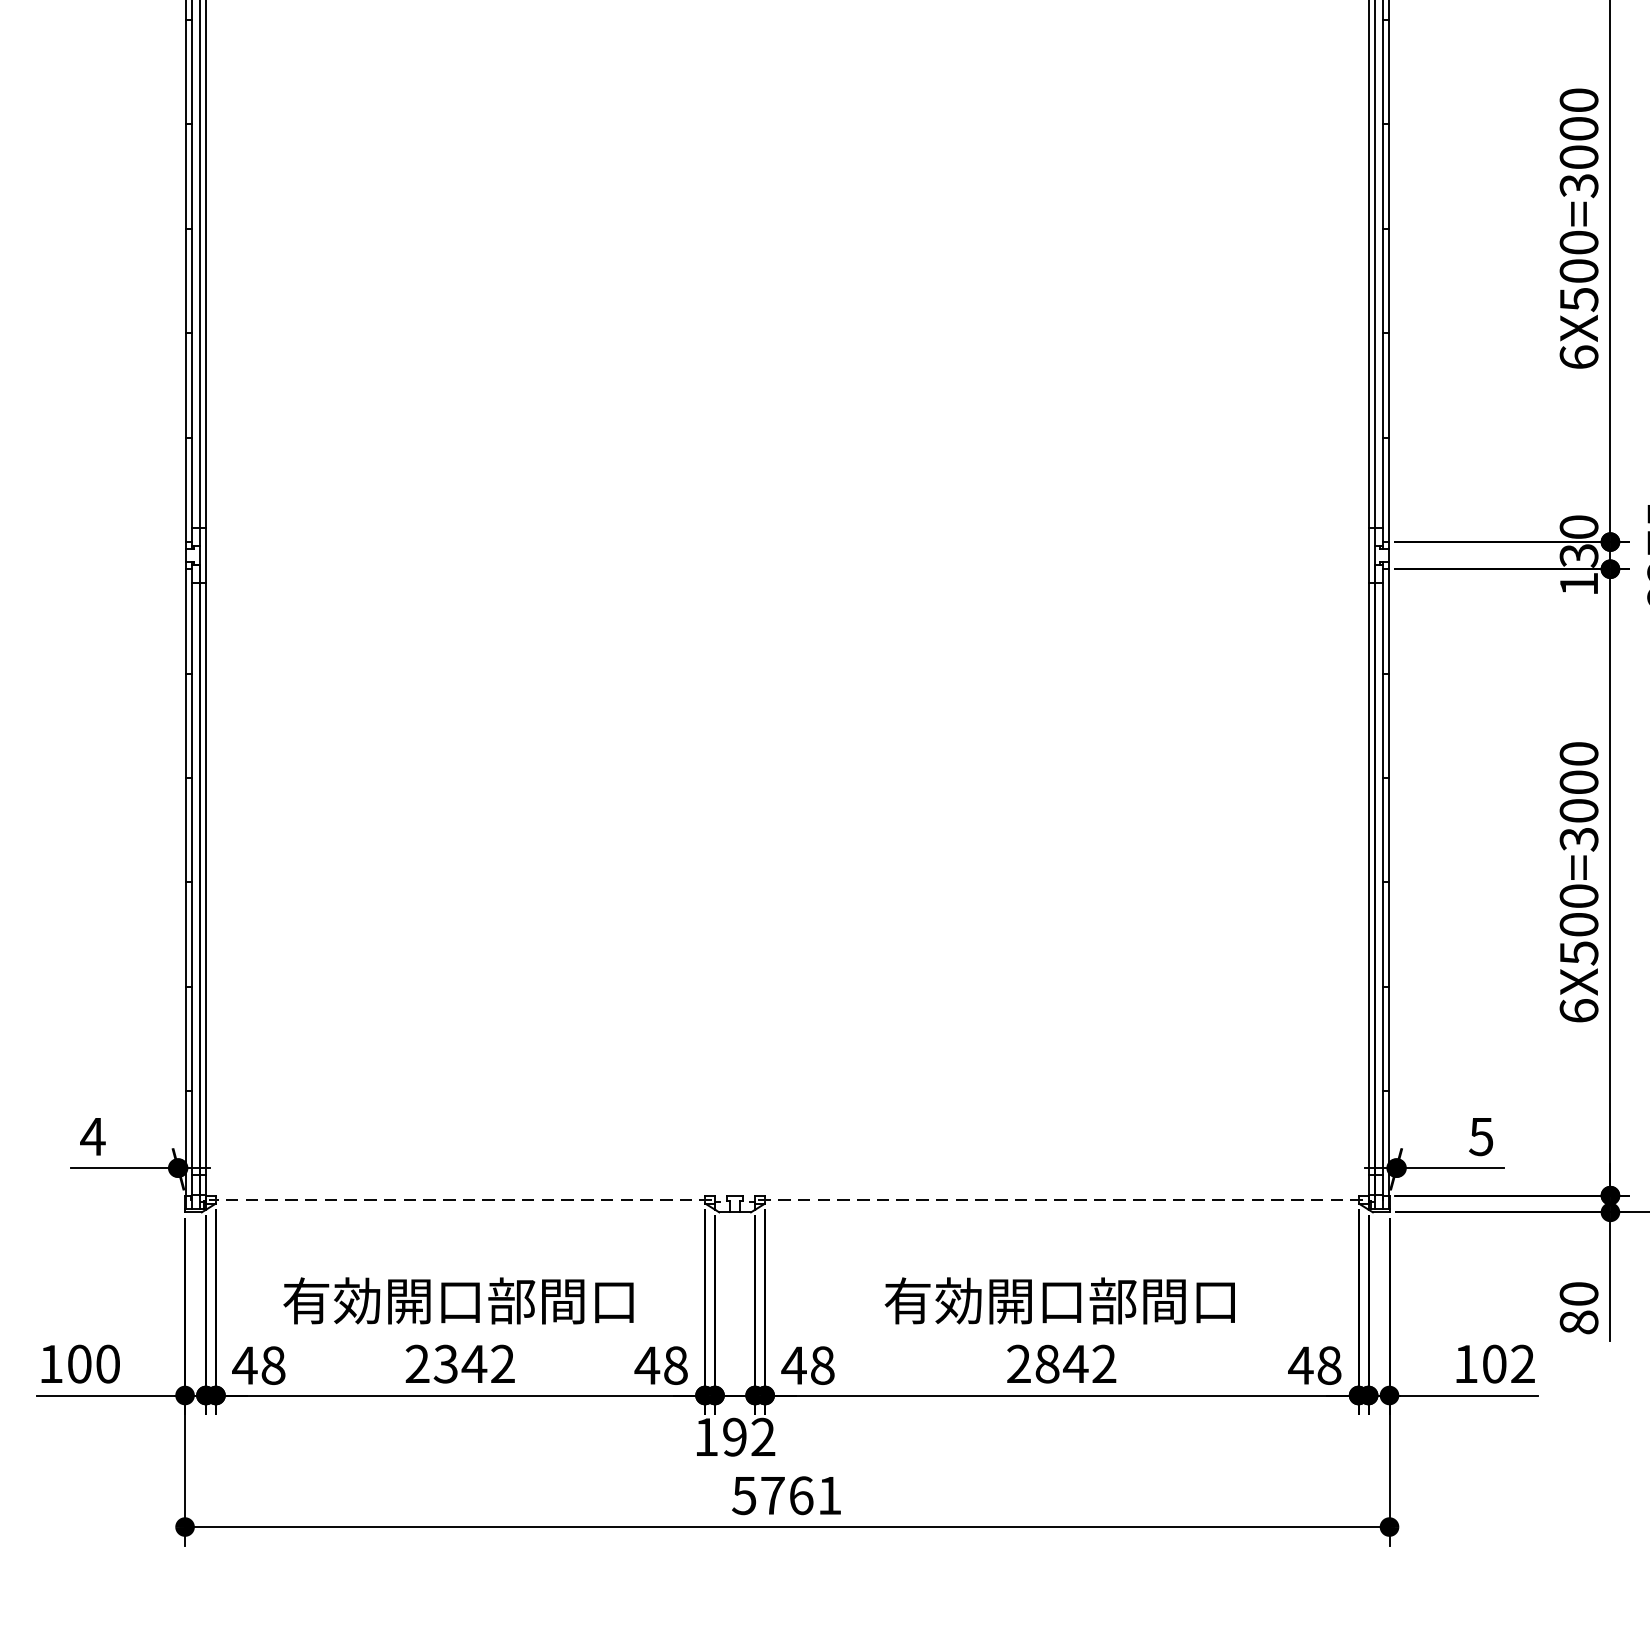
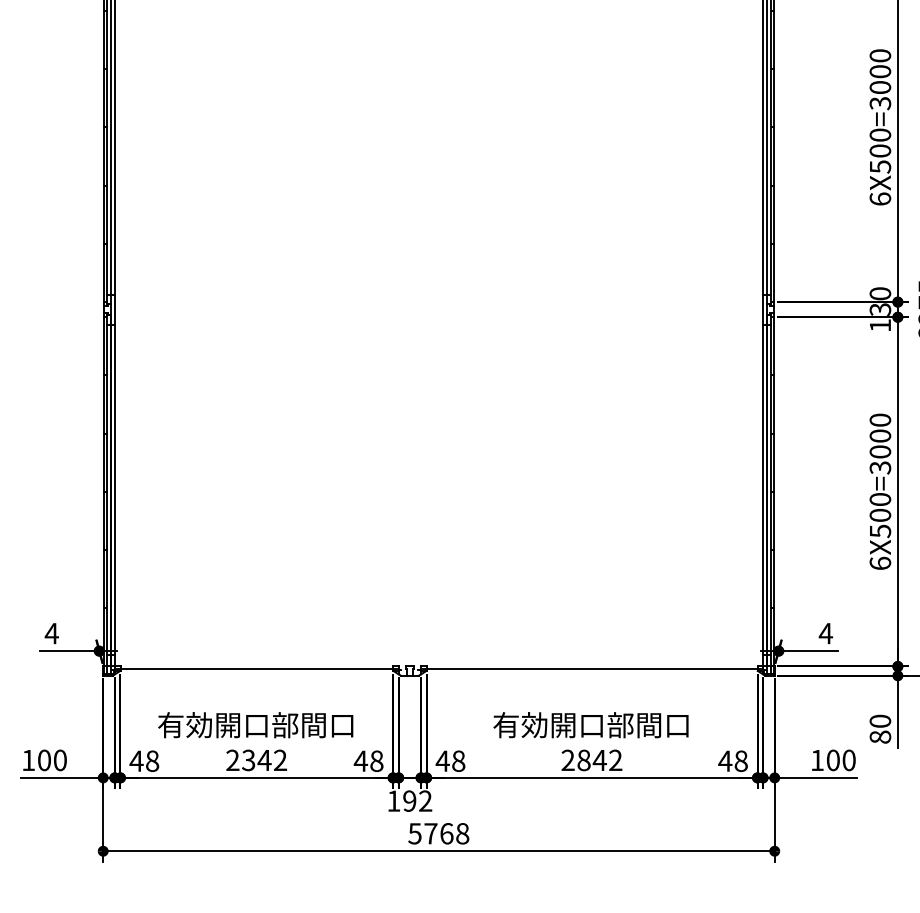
text: (1480, 1136) -> (825, 633), 5 -> 4
line: (459, 1199) -> (256, 668), dashed -> solid
line: (1062, 1199) -> (592, 668), dashed -> solid
text: (1521, 1364) -> (848, 760), 102 -> 100
text: (829, 1495) -> (462, 833), 5761 -> 5768

